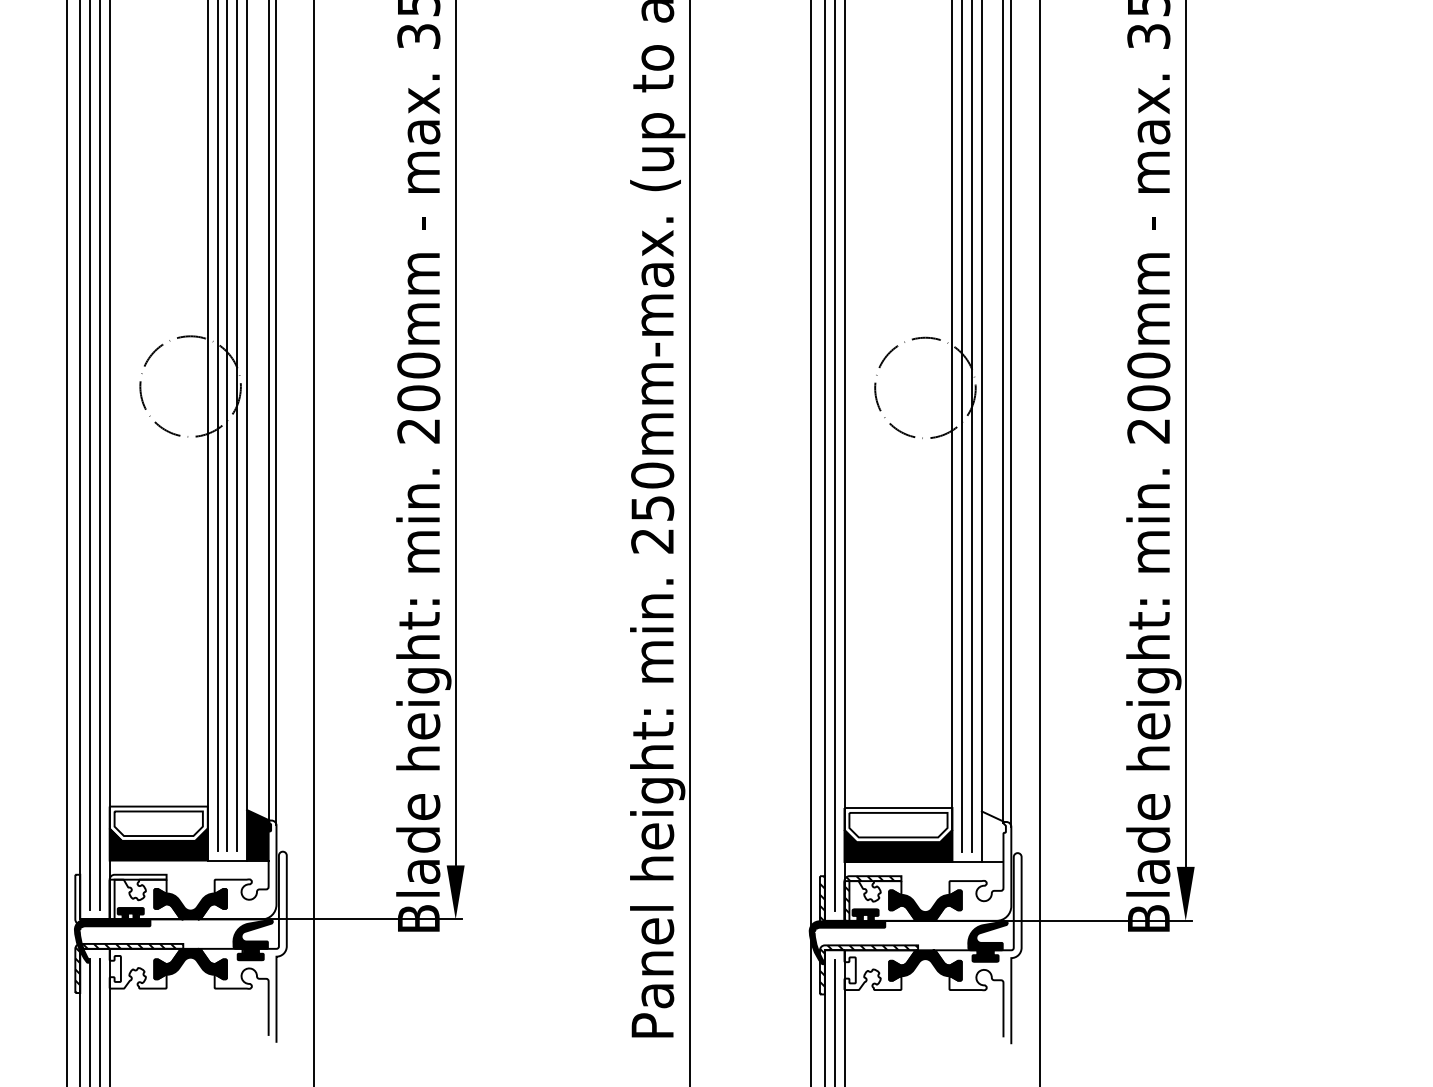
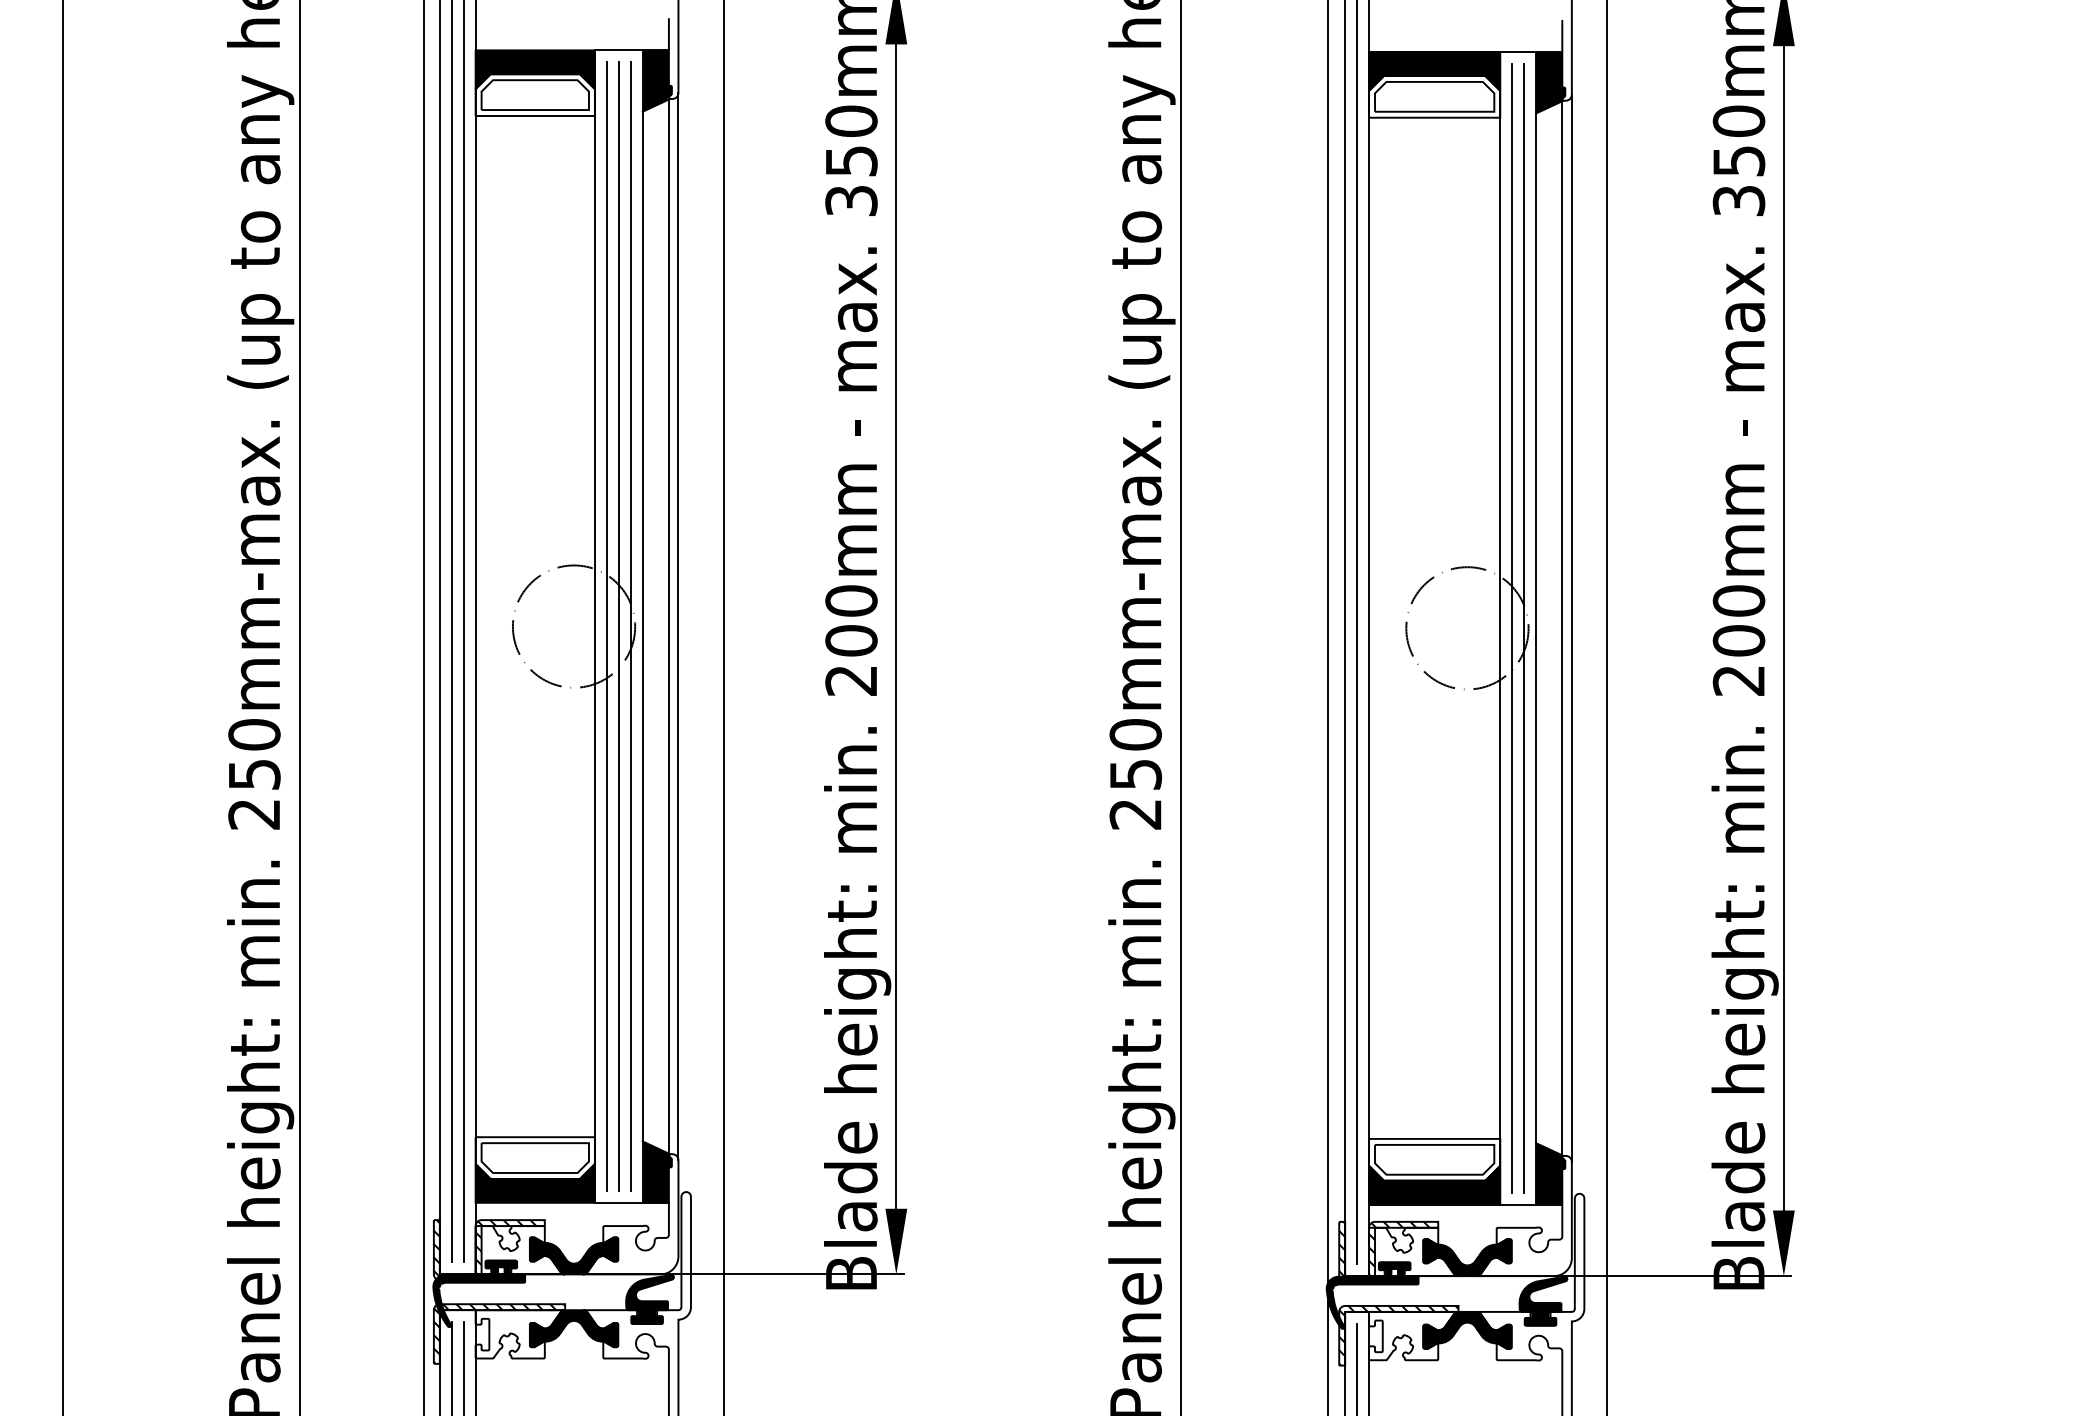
fill: (993, 836) -> (1550, 1173), added
hatch: (120, 899) -> (488, 1250), added

